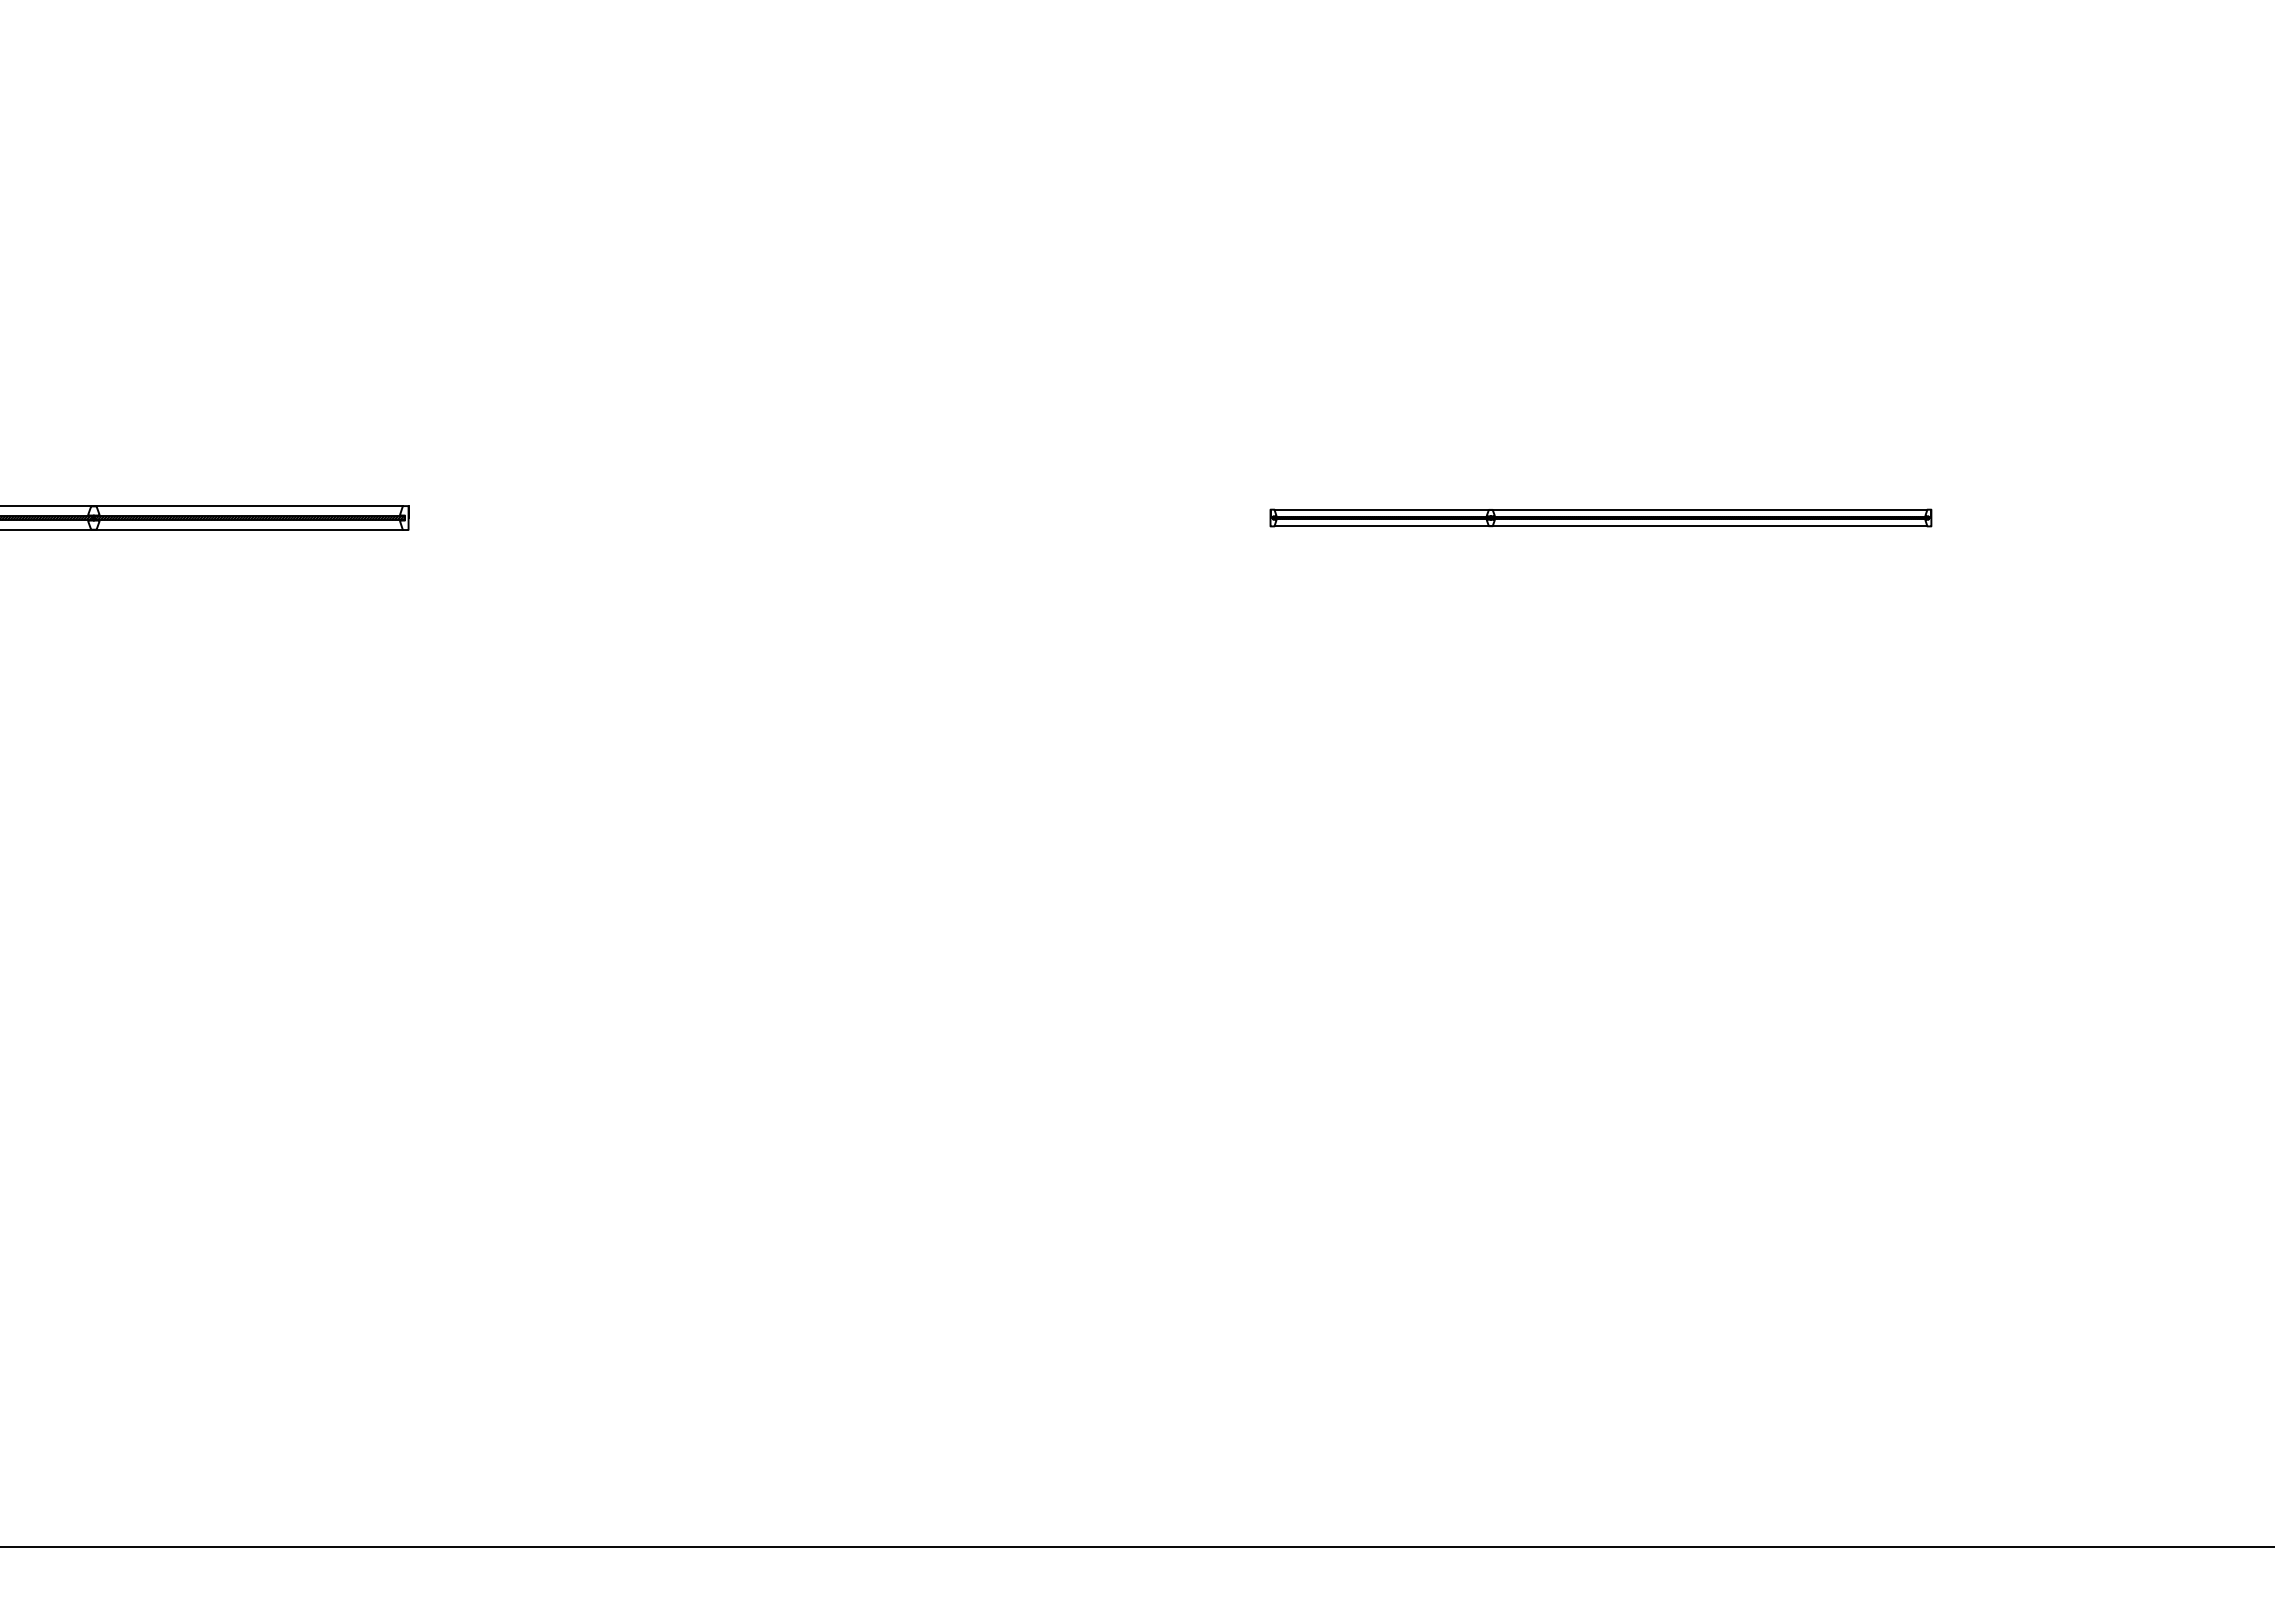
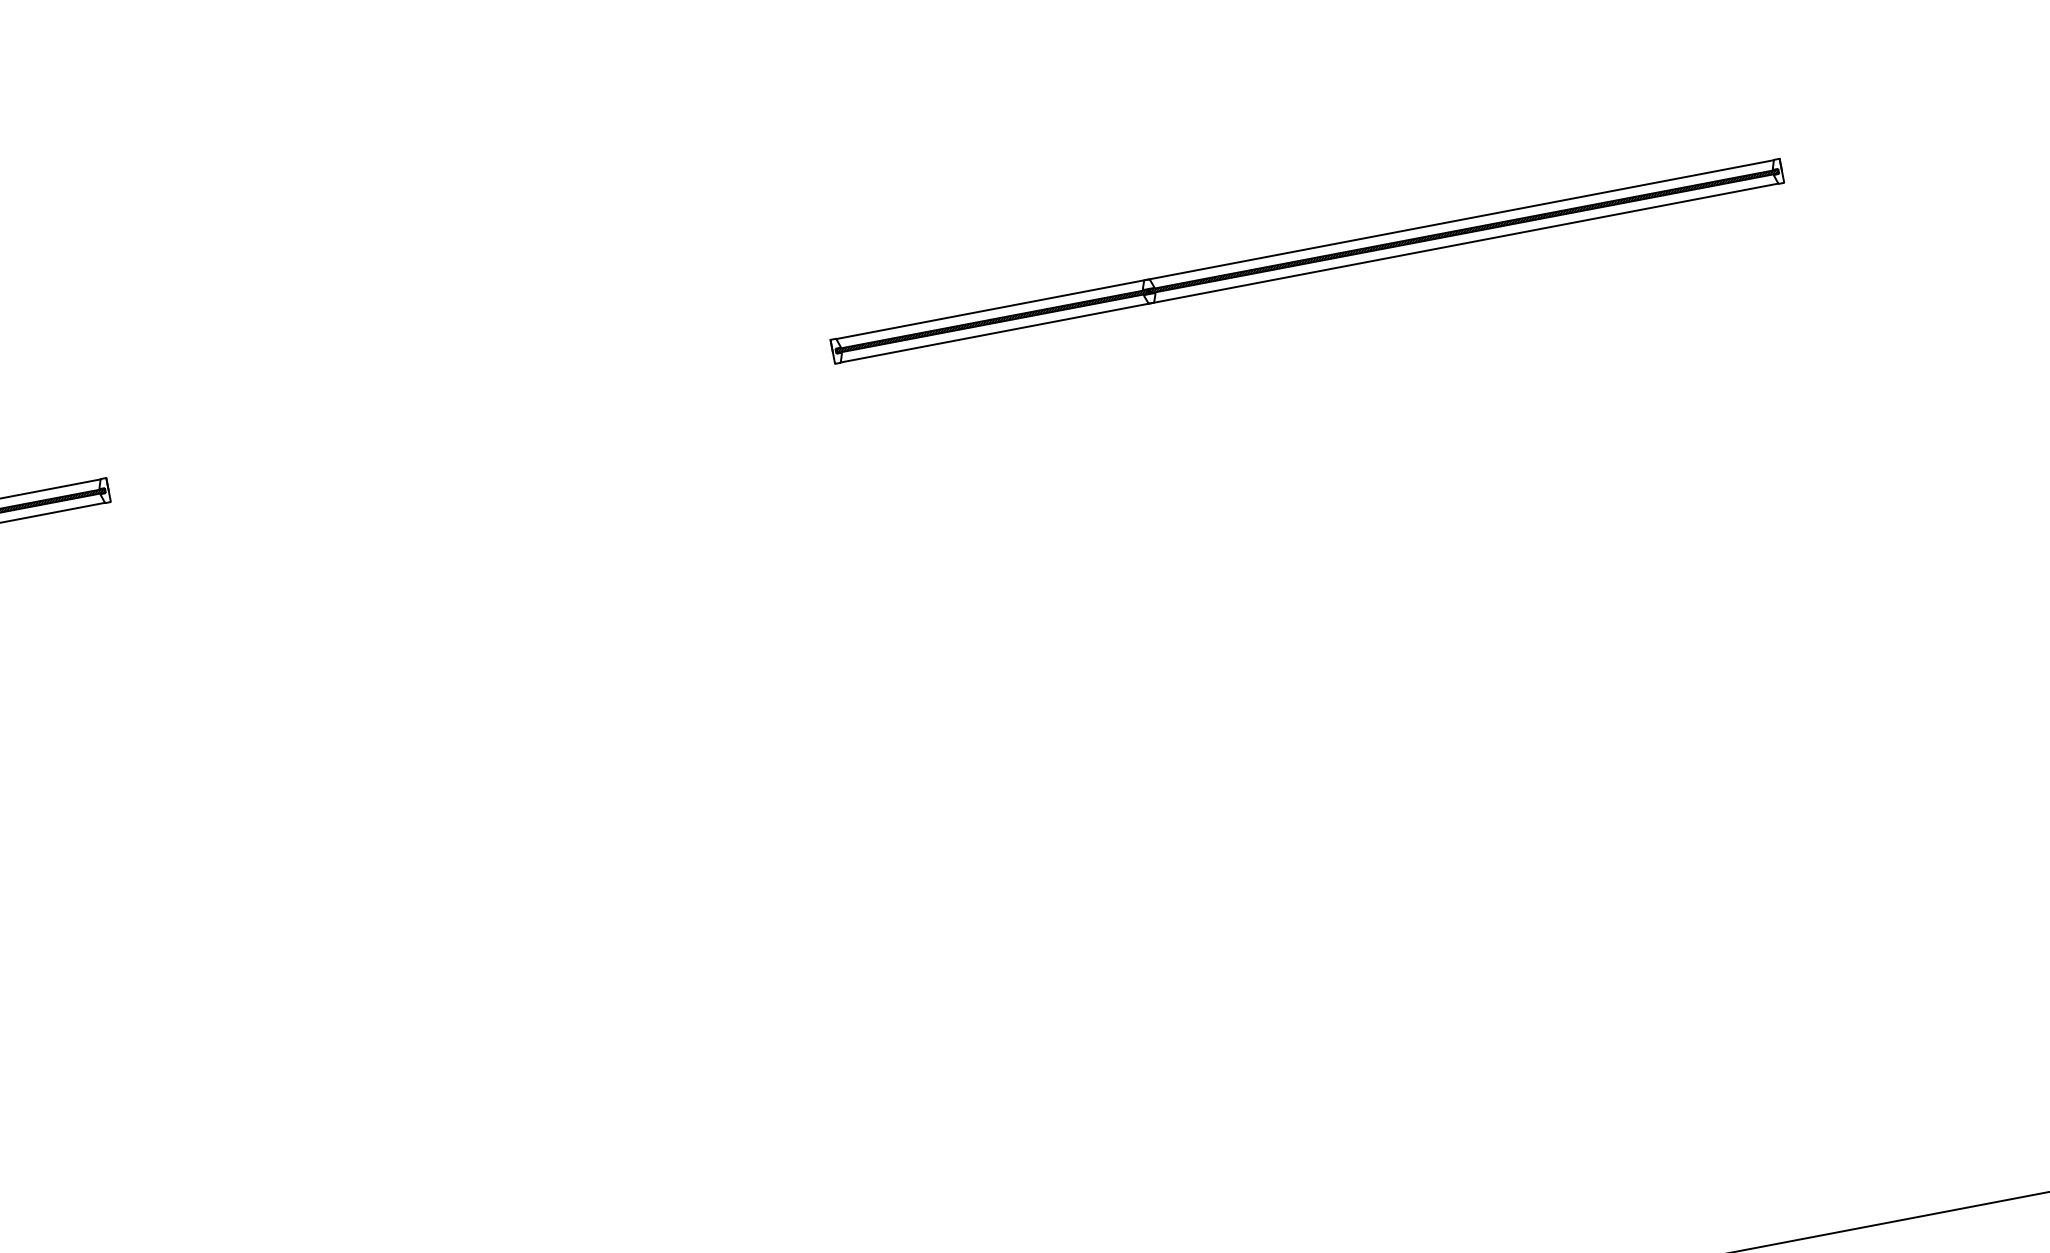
part: (1600, 517) -> (1306, 260), size x1.43

